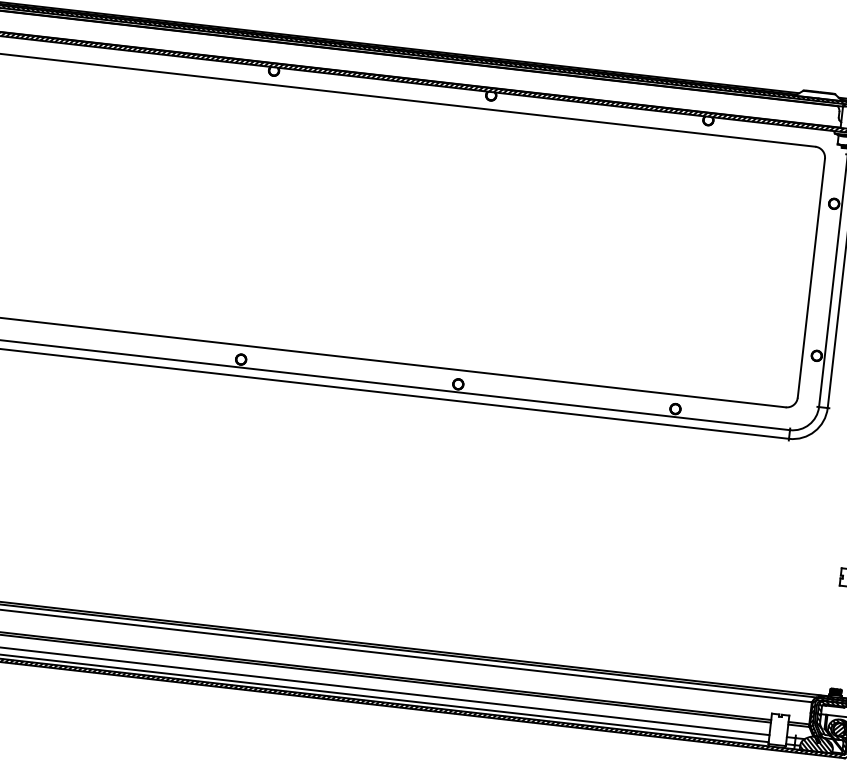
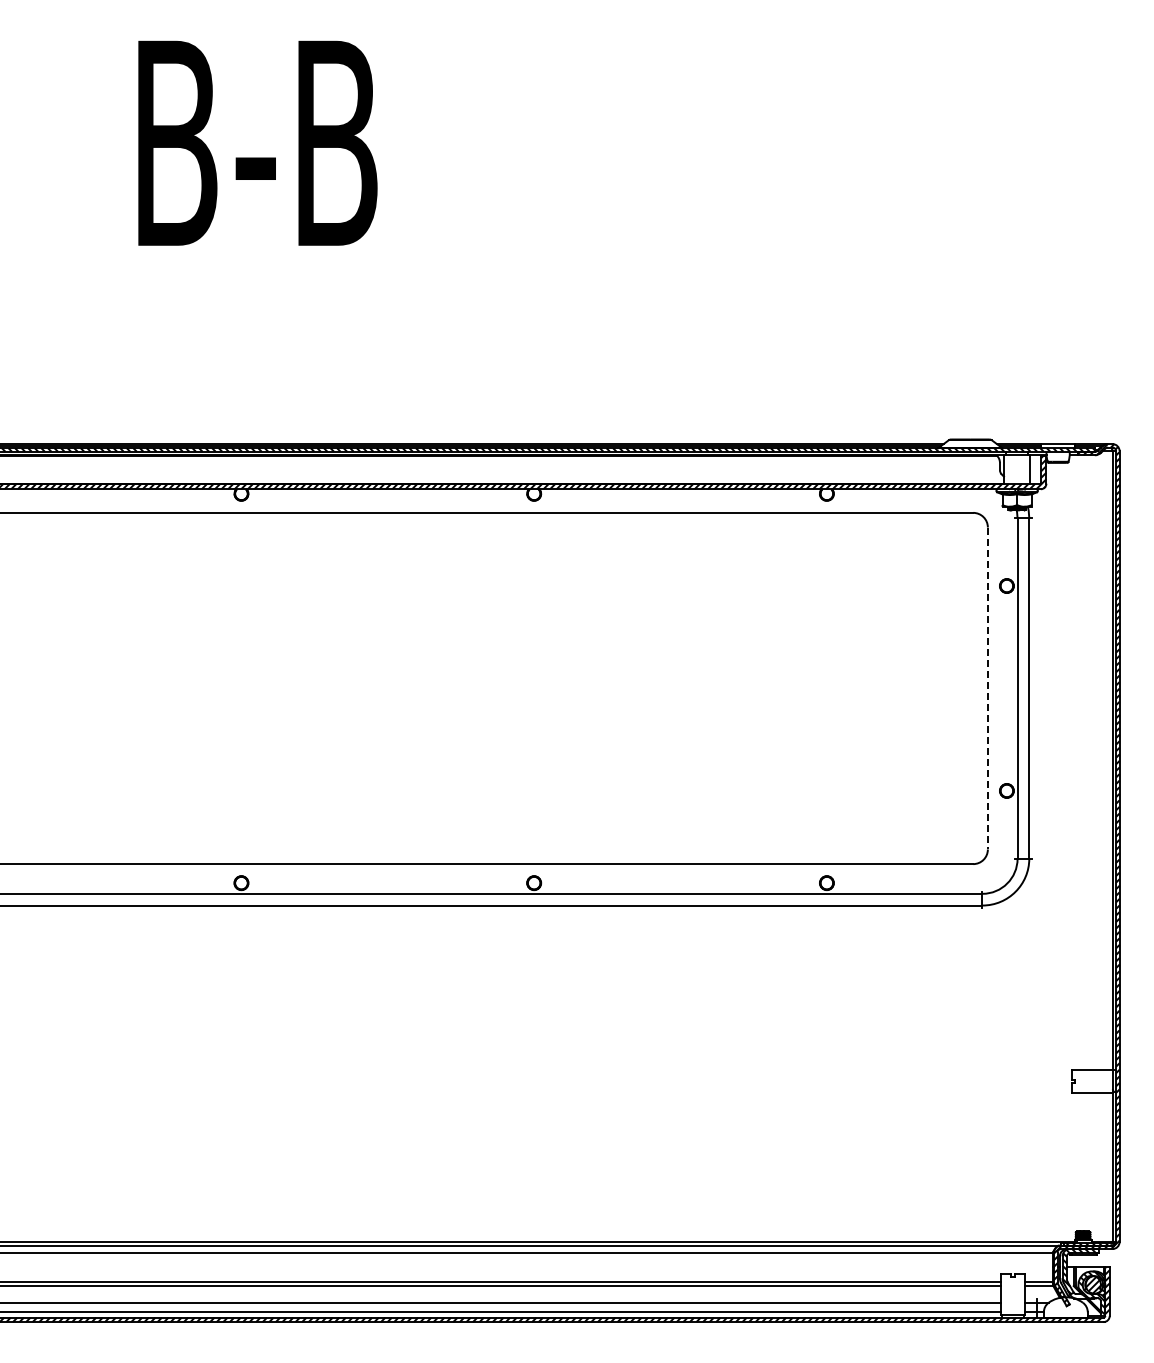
line: (811, 278) -> (987, 688), solid -> dashed
hatch: (816, 744) -> (1065, 1307), removed

